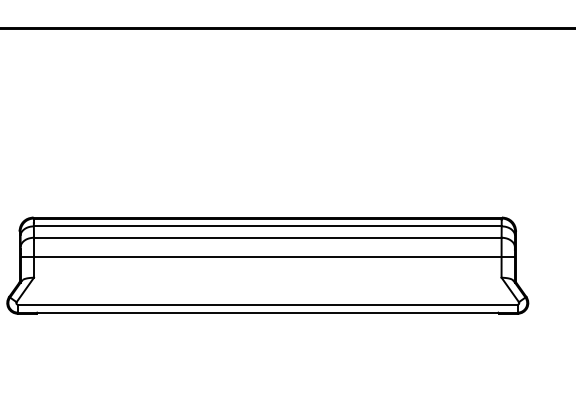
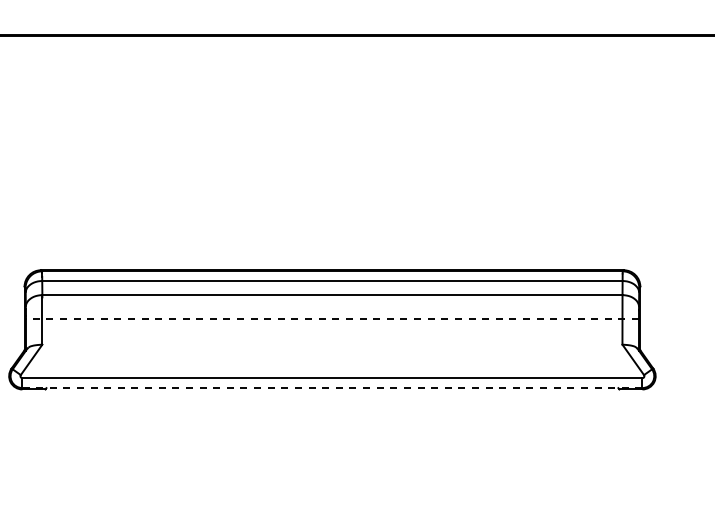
line: (267, 256) -> (332, 318), solid -> dashed
line: (267, 313) -> (331, 388), solid -> dashed

